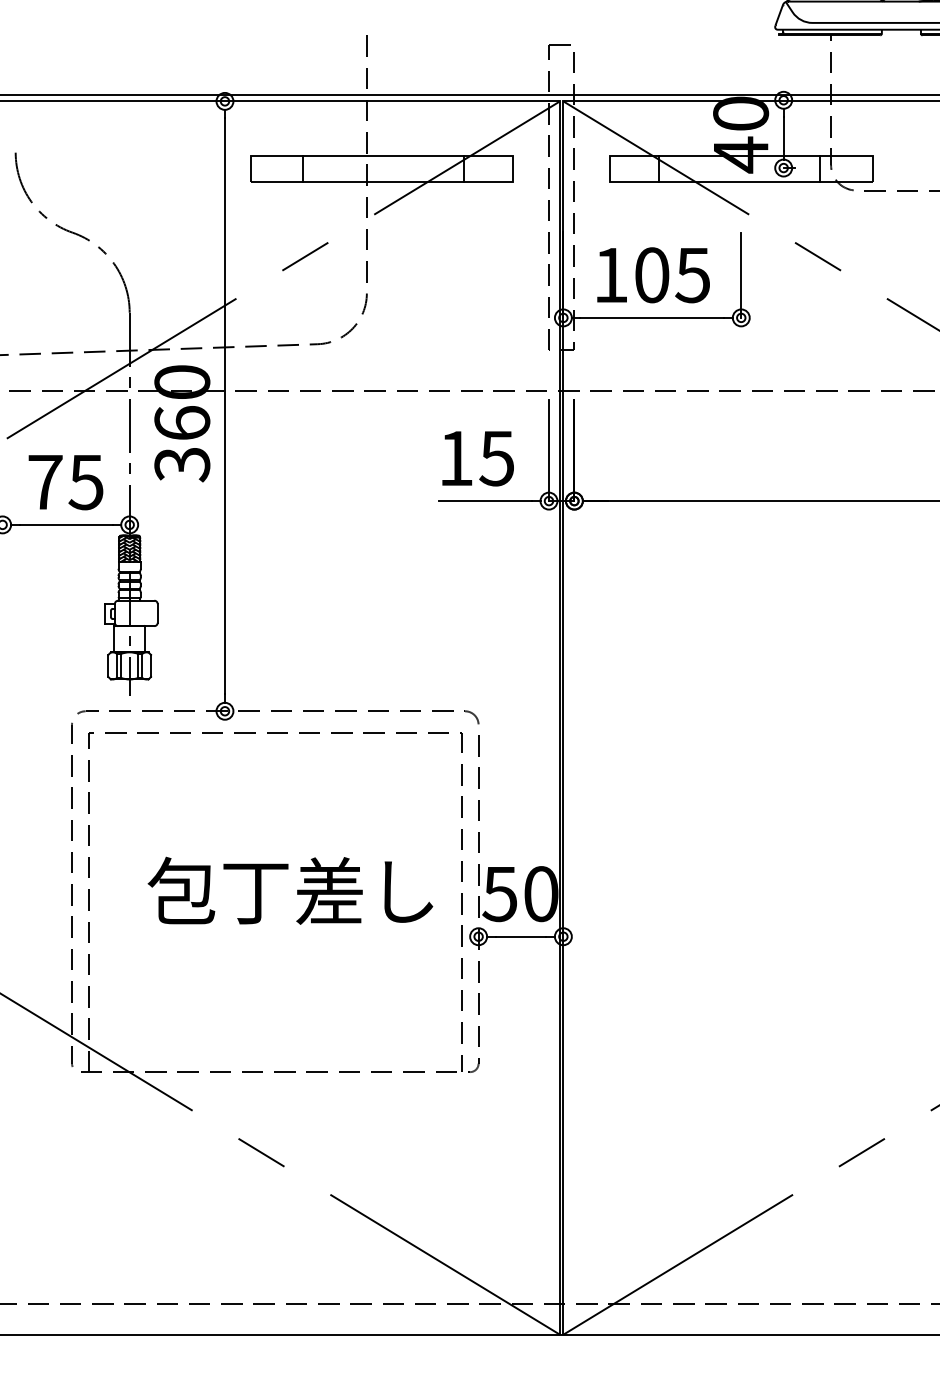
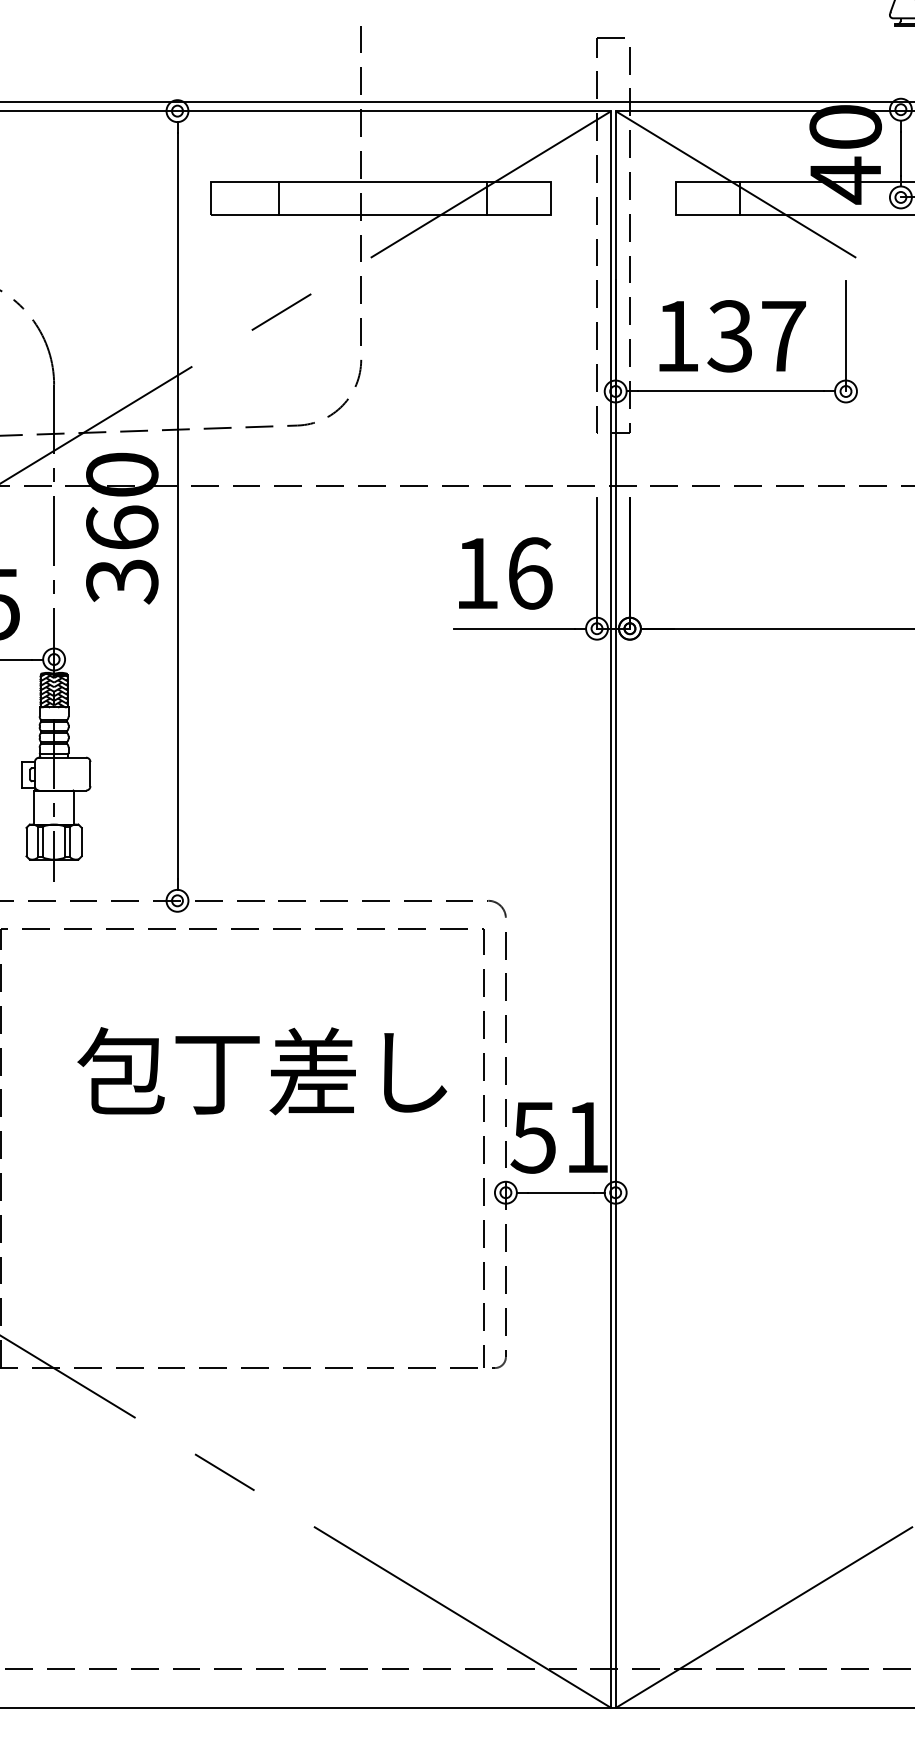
text: (672, 275) -> (756, 336), 105 -> 137
text: (496, 458) -> (529, 573), 15 -> 16
text: (290, 890) -> (262, 1070), moved
text: (541, 894) -> (587, 1138), 50 -> 51

